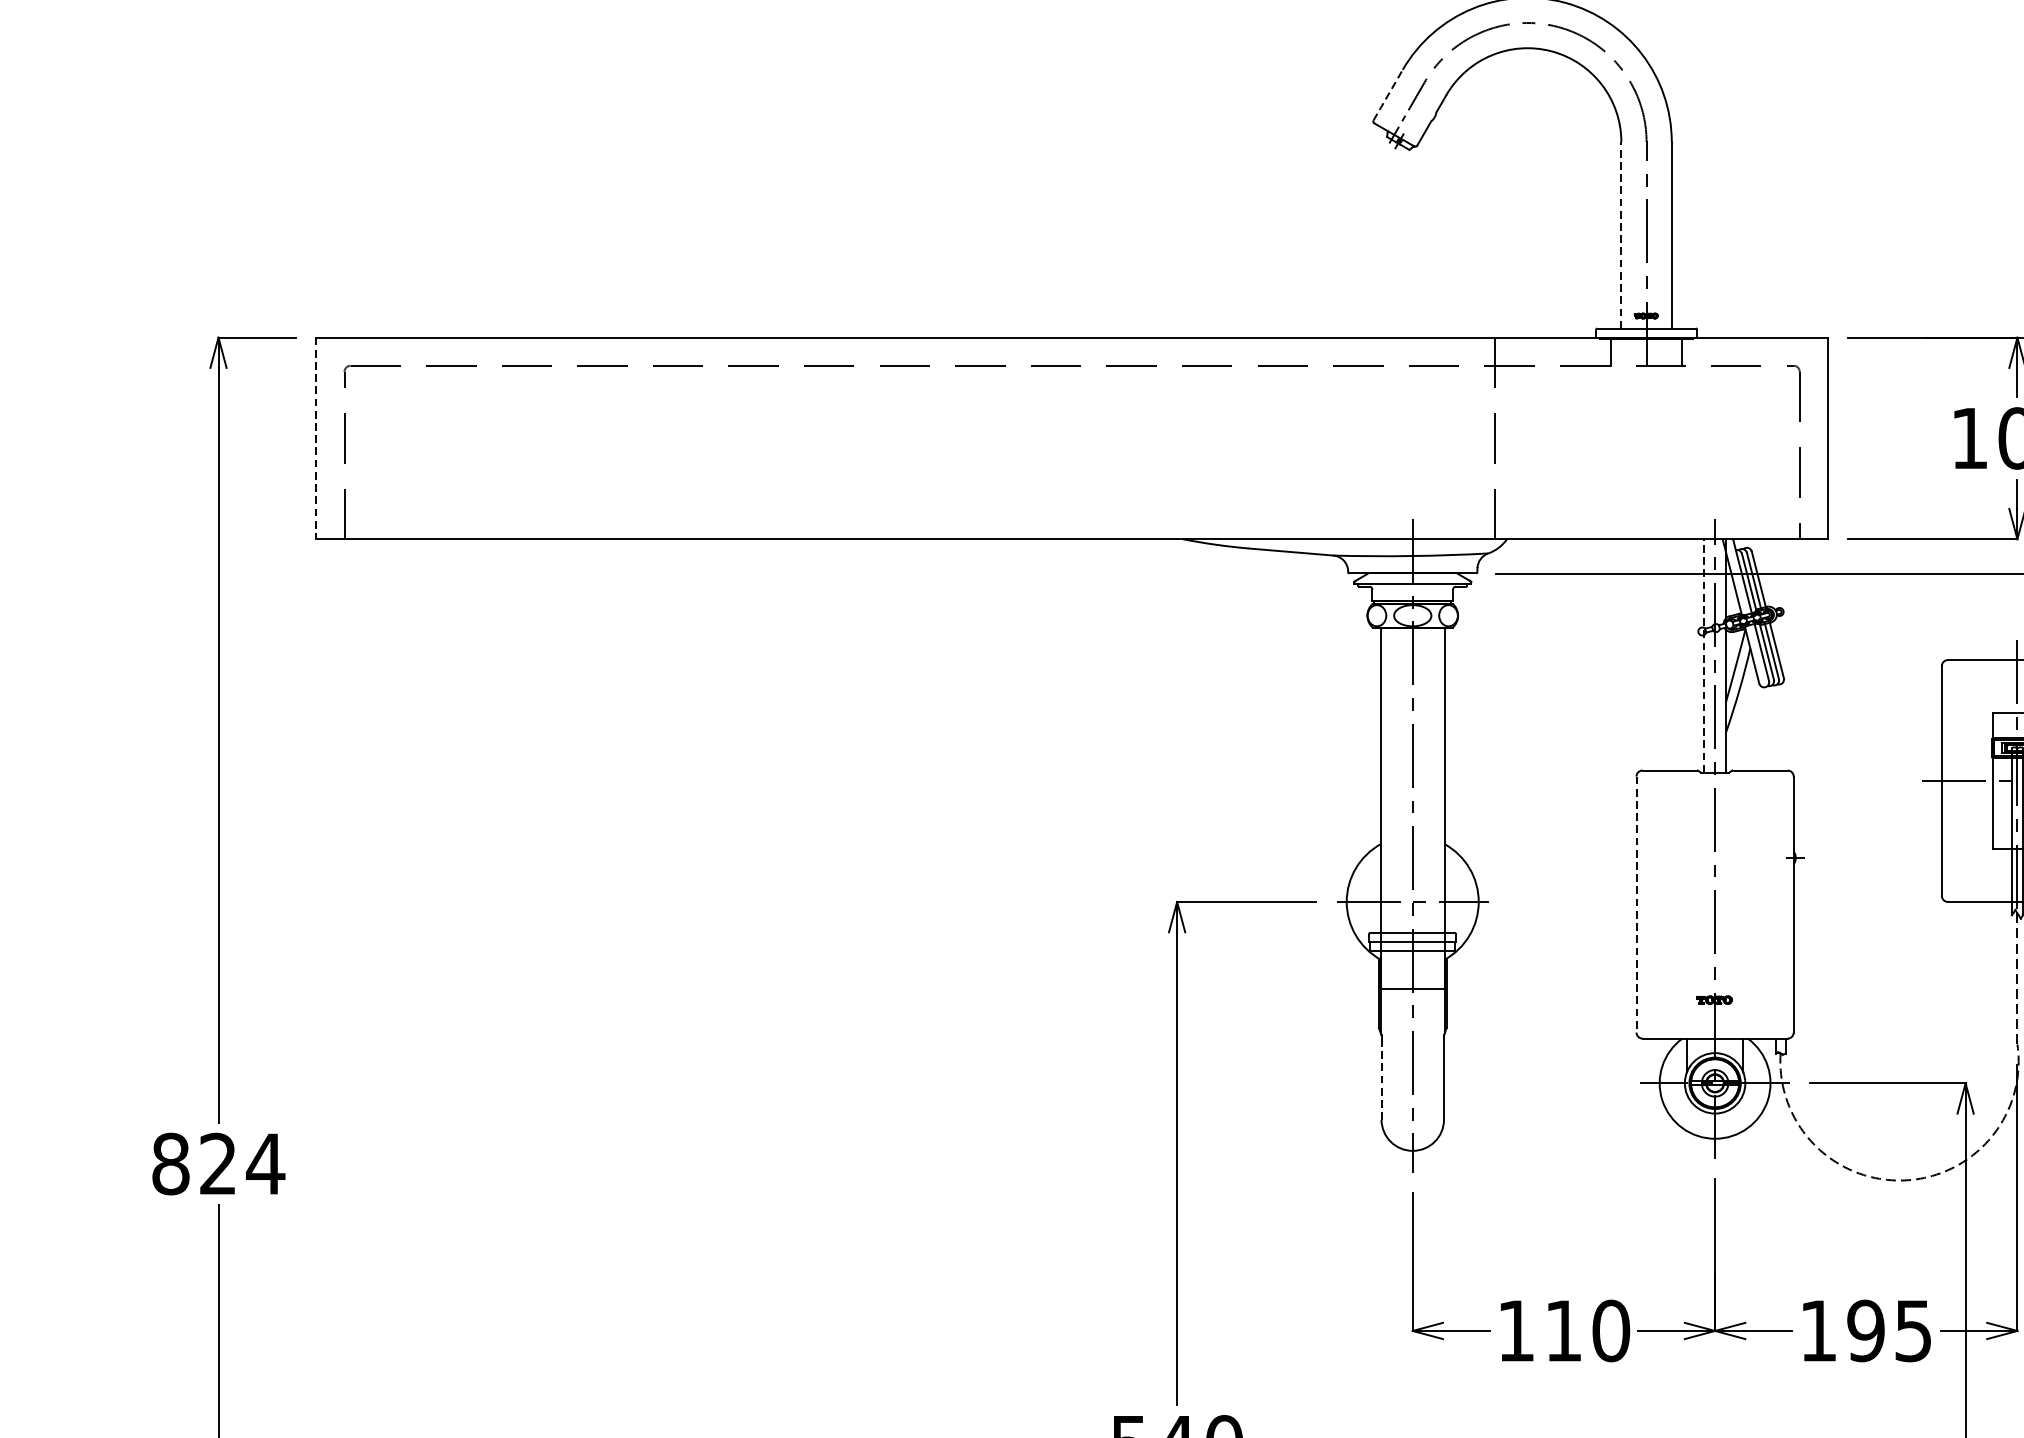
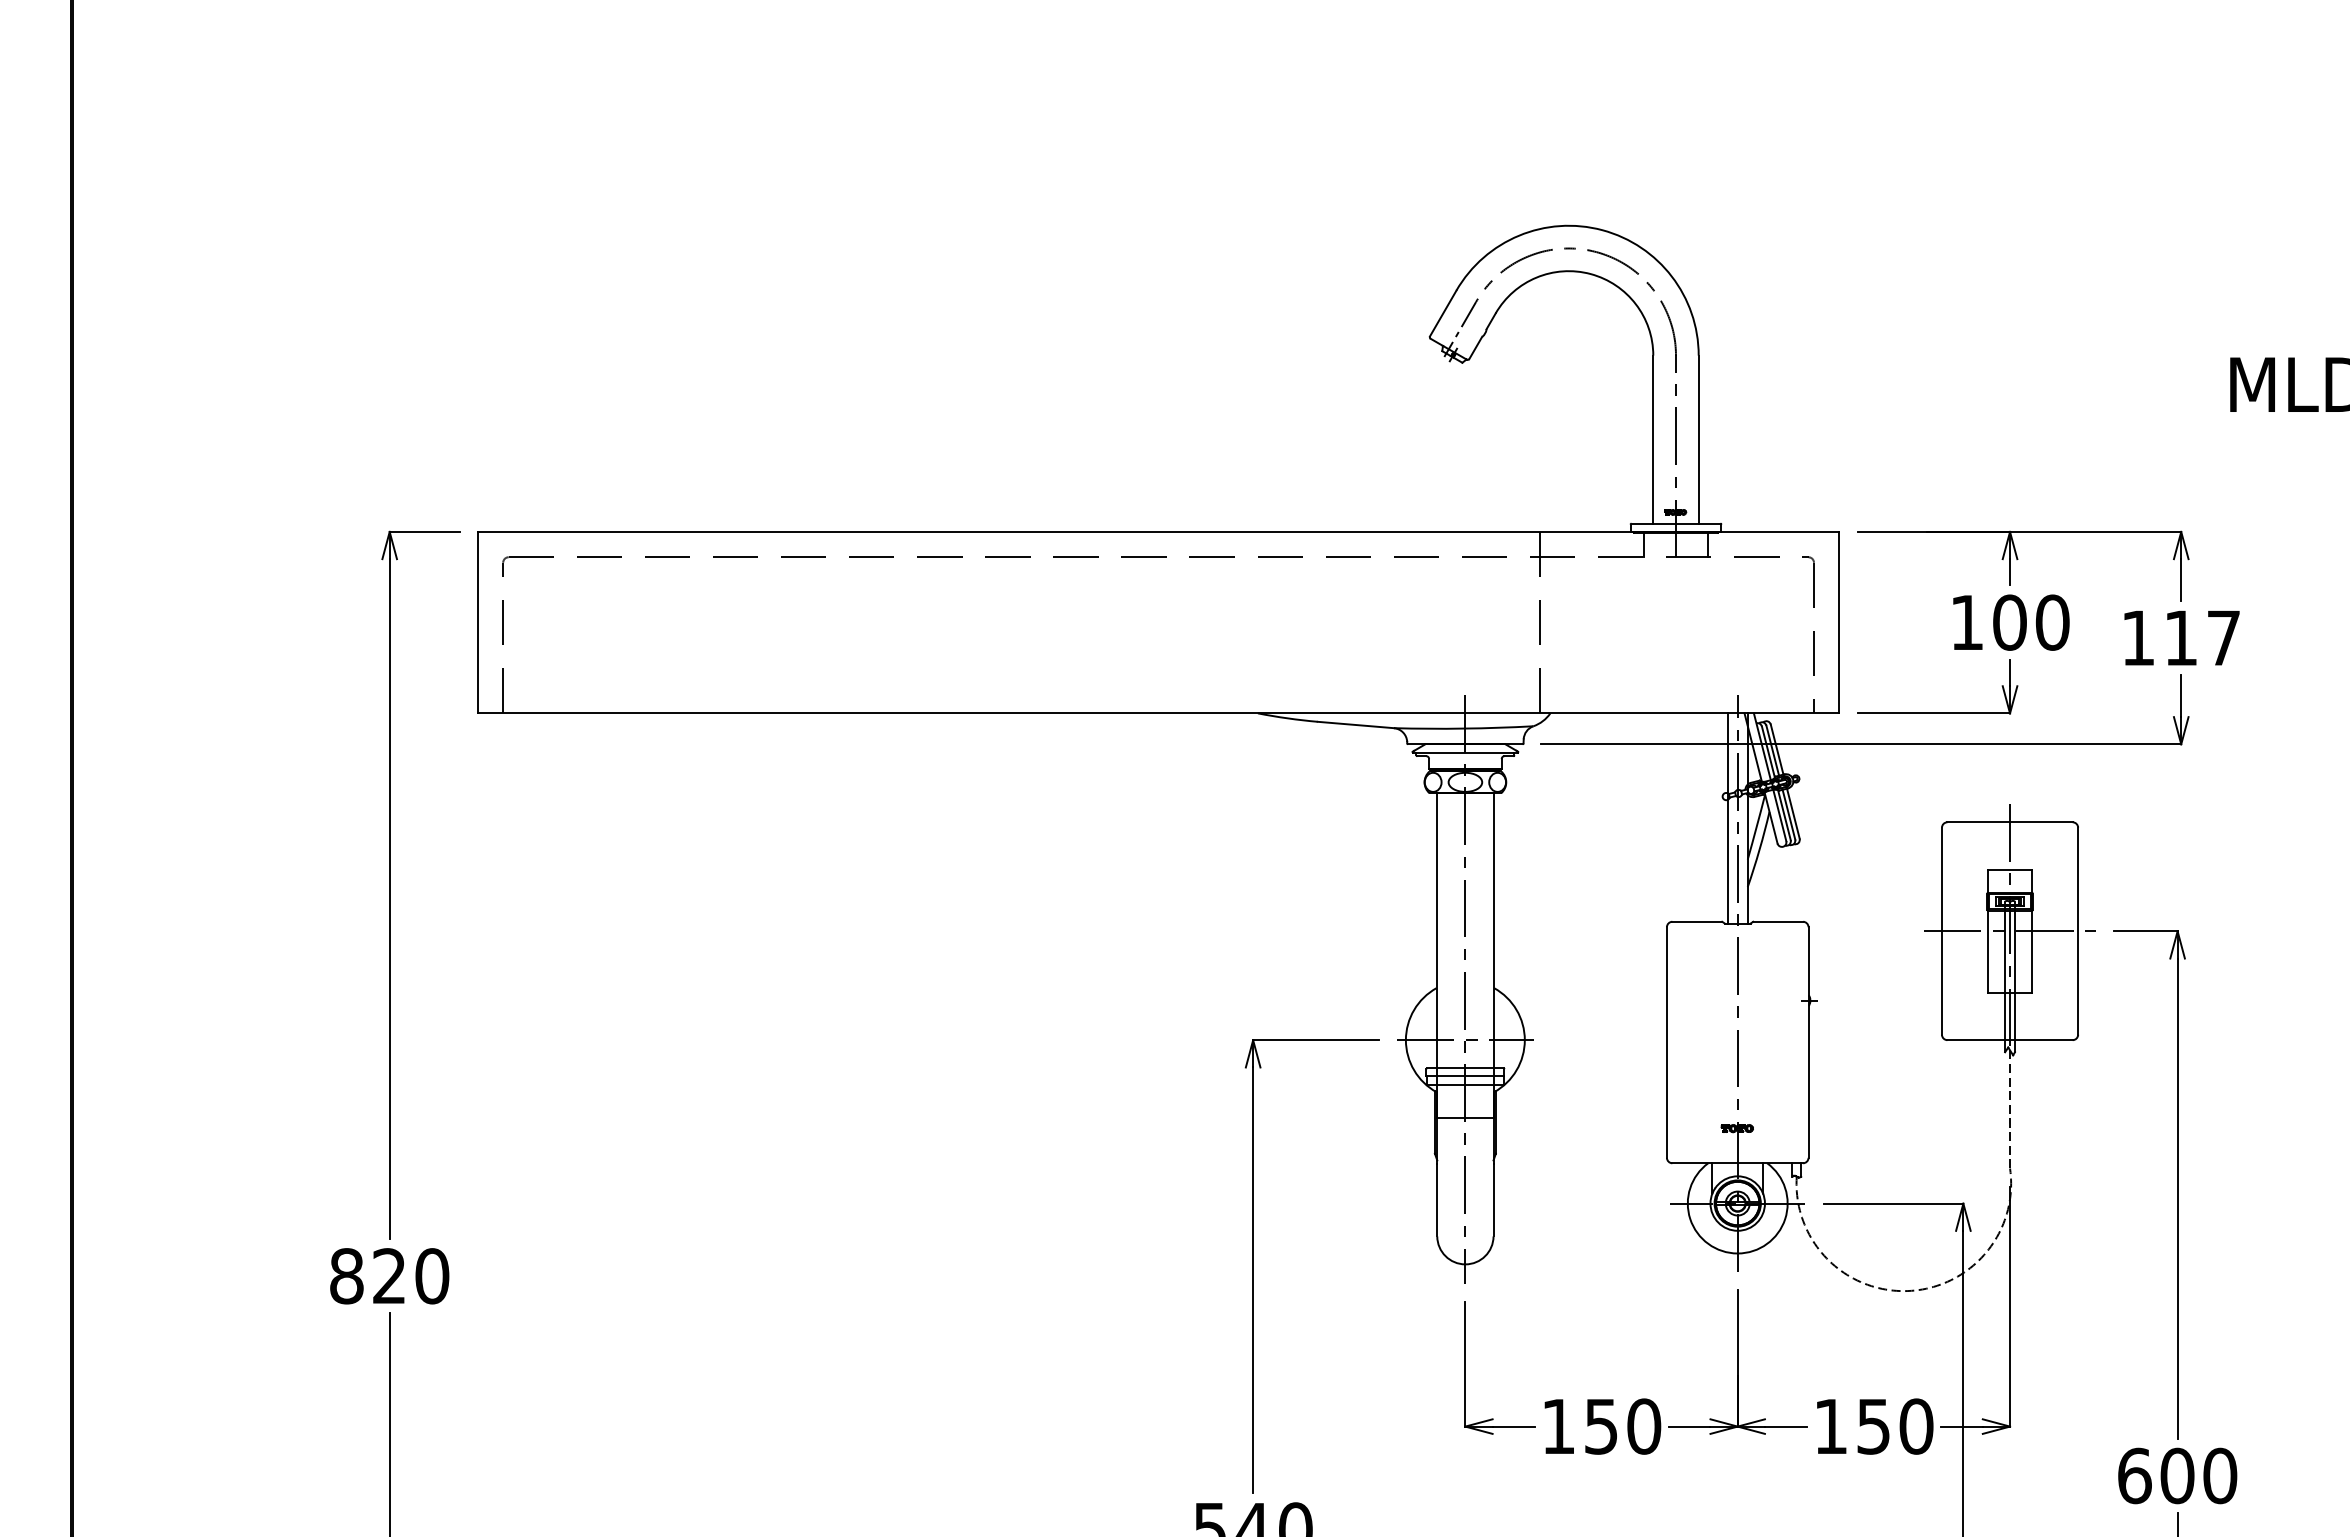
line: (1388, 95) -> (1443, 313), dashed -> solid
line: (1621, 235) -> (1653, 439), dashed -> solid
line: (315, 438) -> (477, 622), dashed -> solid
line: (1703, 655) -> (1727, 818), dashed -> solid
line: (1636, 905) -> (1666, 1043), dashed -> solid
line: (1381, 1079) -> (1437, 1200), dashed -> solid
text: (264, 1164) -> (431, 1276), 824 -> 820
text: (1562, 1330) -> (1600, 1426), 110 -> 150
text: (1889, 1330) -> (1894, 1426), 195 -> 150

